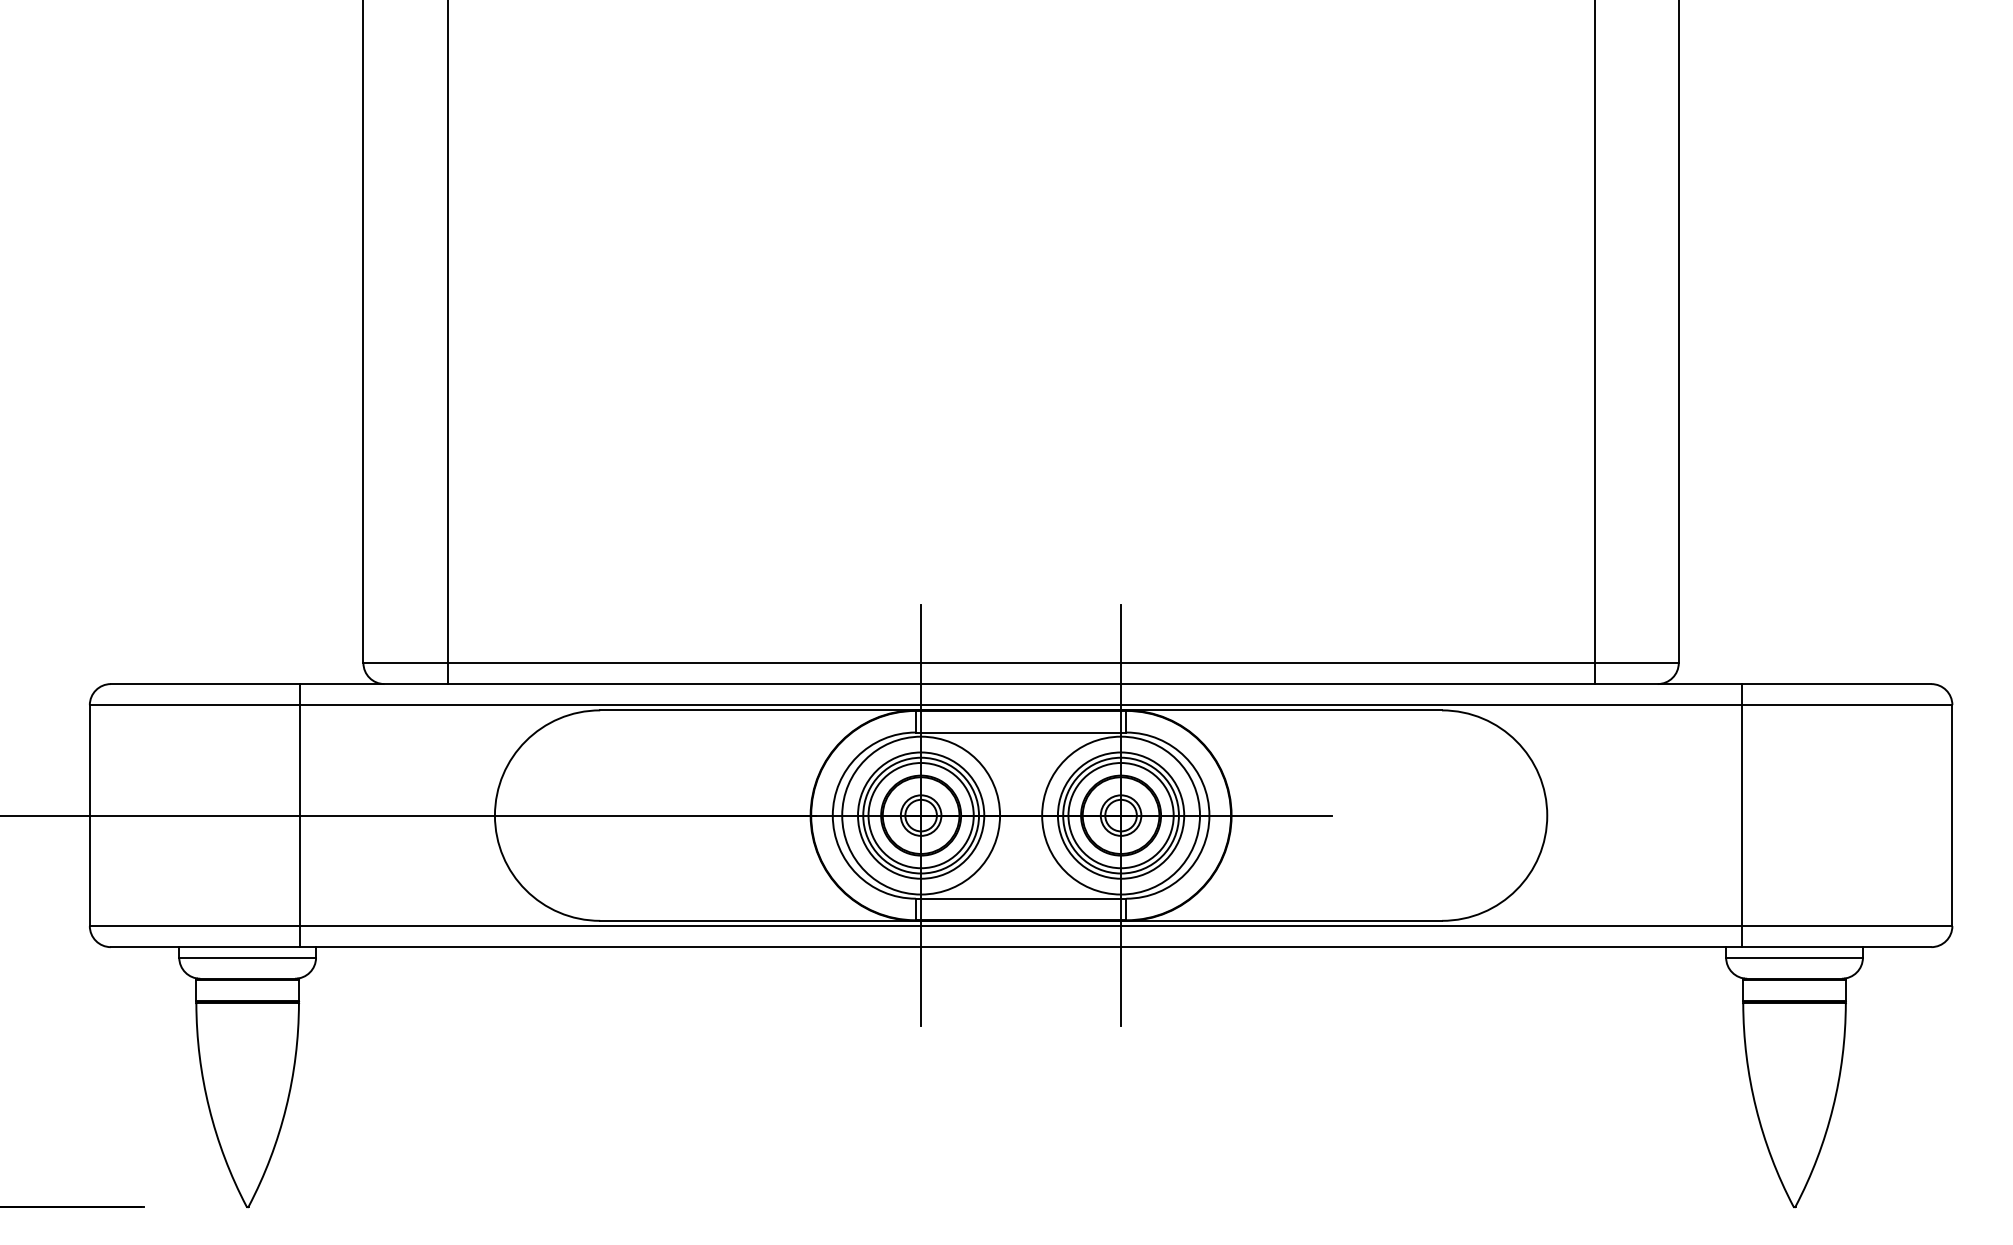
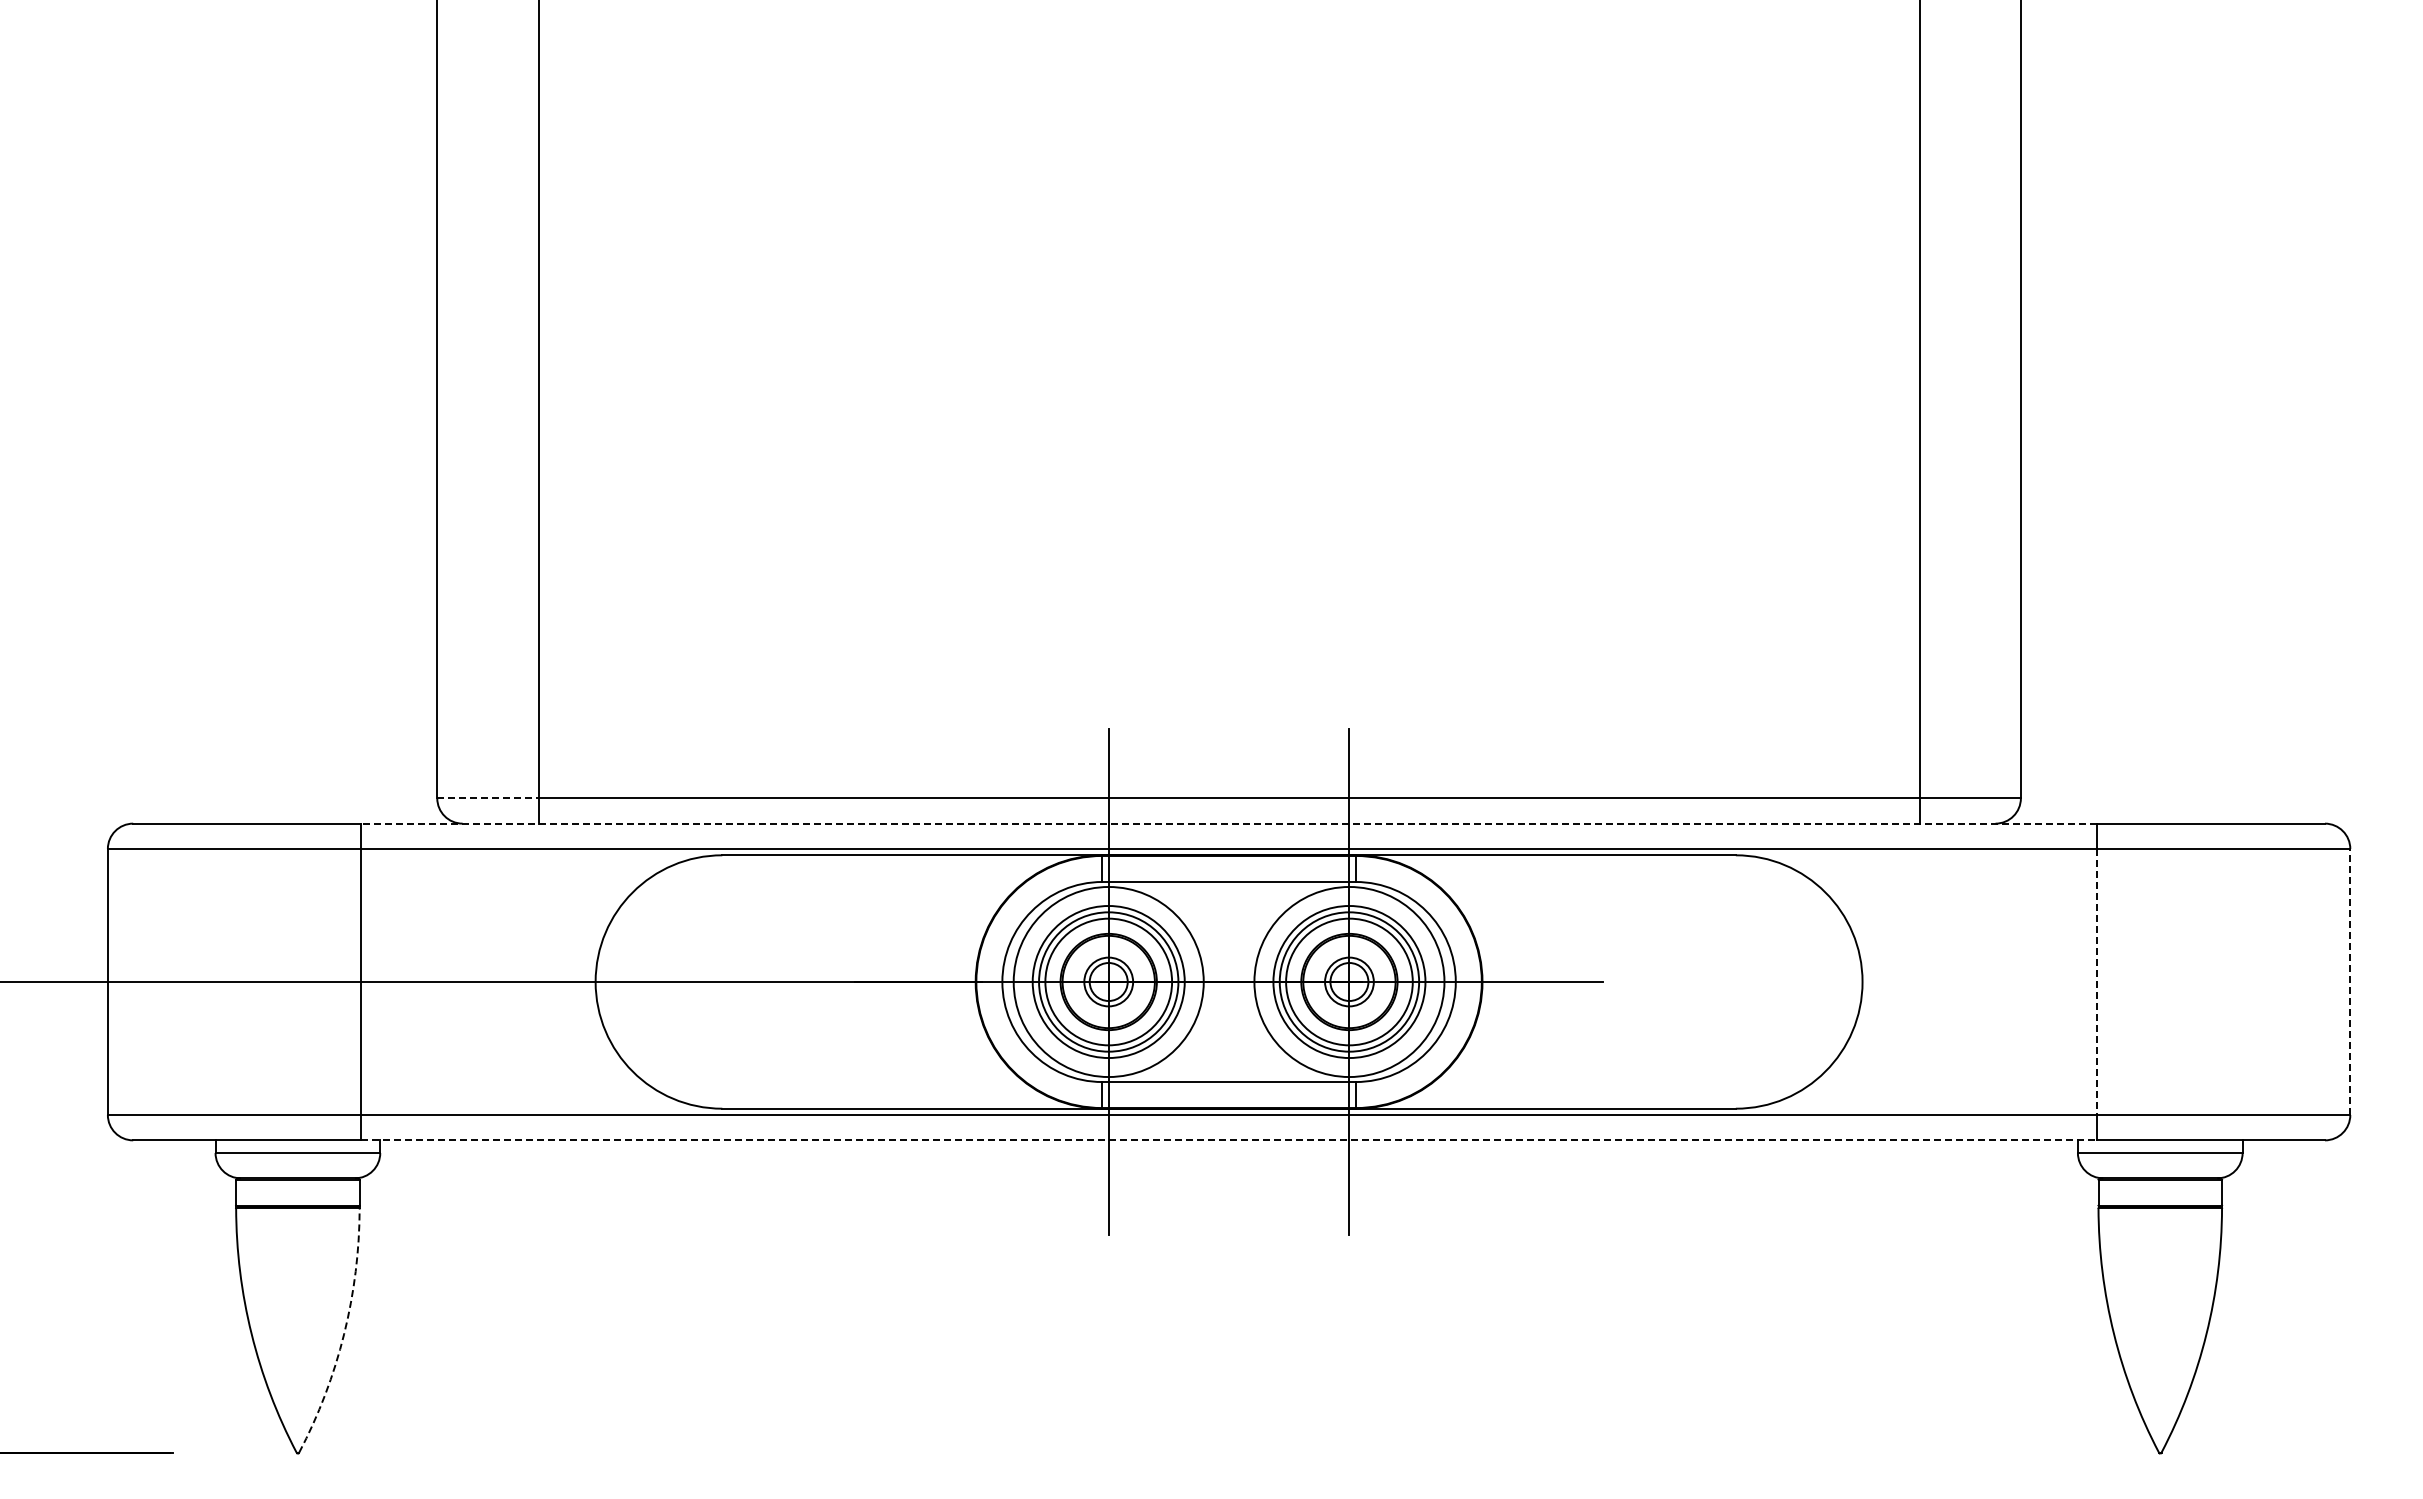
line: (405, 663) -> (487, 798), solid -> dashed
line: (1021, 683) -> (1229, 823), solid -> dashed
line: (1952, 815) -> (2350, 981), solid -> dashed
line: (1741, 816) -> (2096, 982), solid -> dashed
line: (1021, 947) -> (1229, 1140), solid -> dashed
arc: (286, 1108) -> (344, 1334), solid -> dashed

